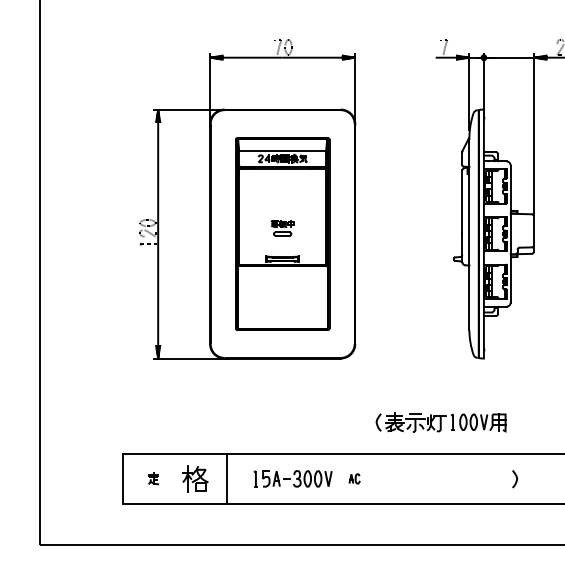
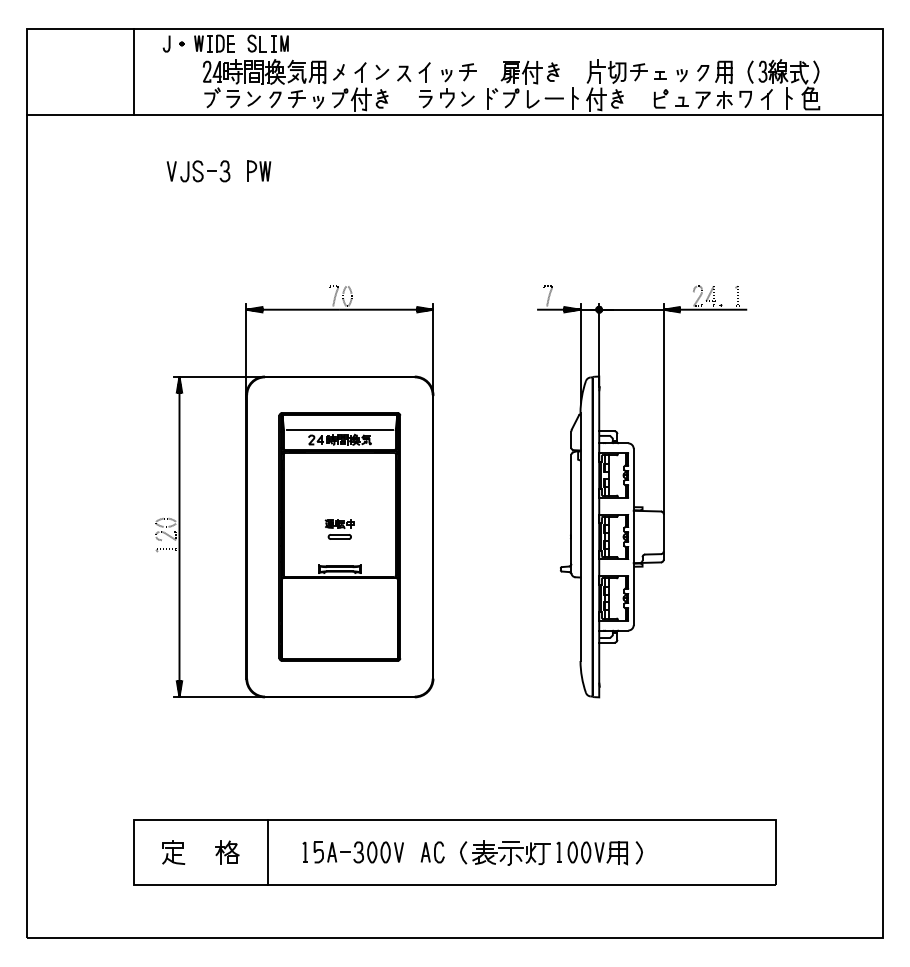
part: (440, 422) -> (543, 852), moved
part: (153, 478) -> (173, 852), size x1.67
part: (195, 478) -> (227, 852), size x0.71
part: (354, 478) -> (432, 852), size x1.67

